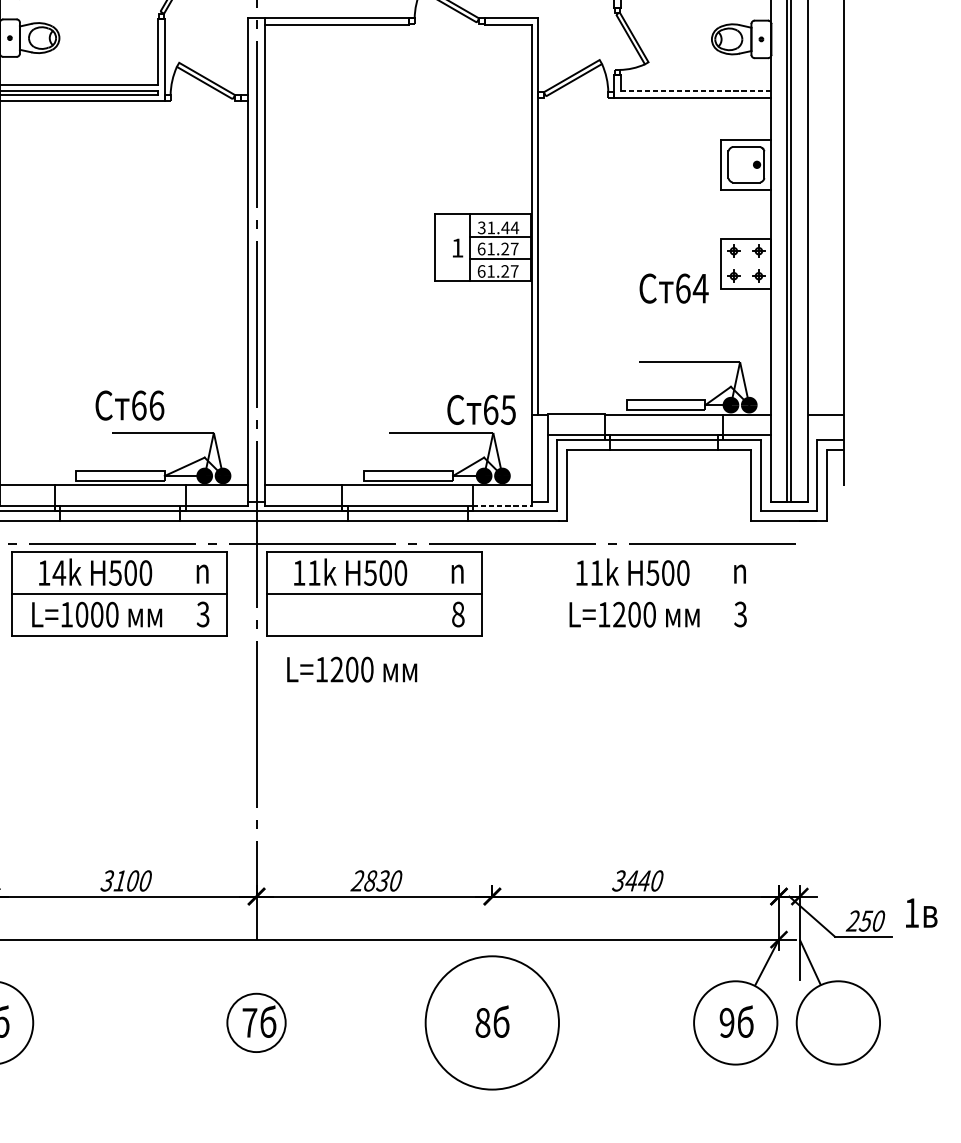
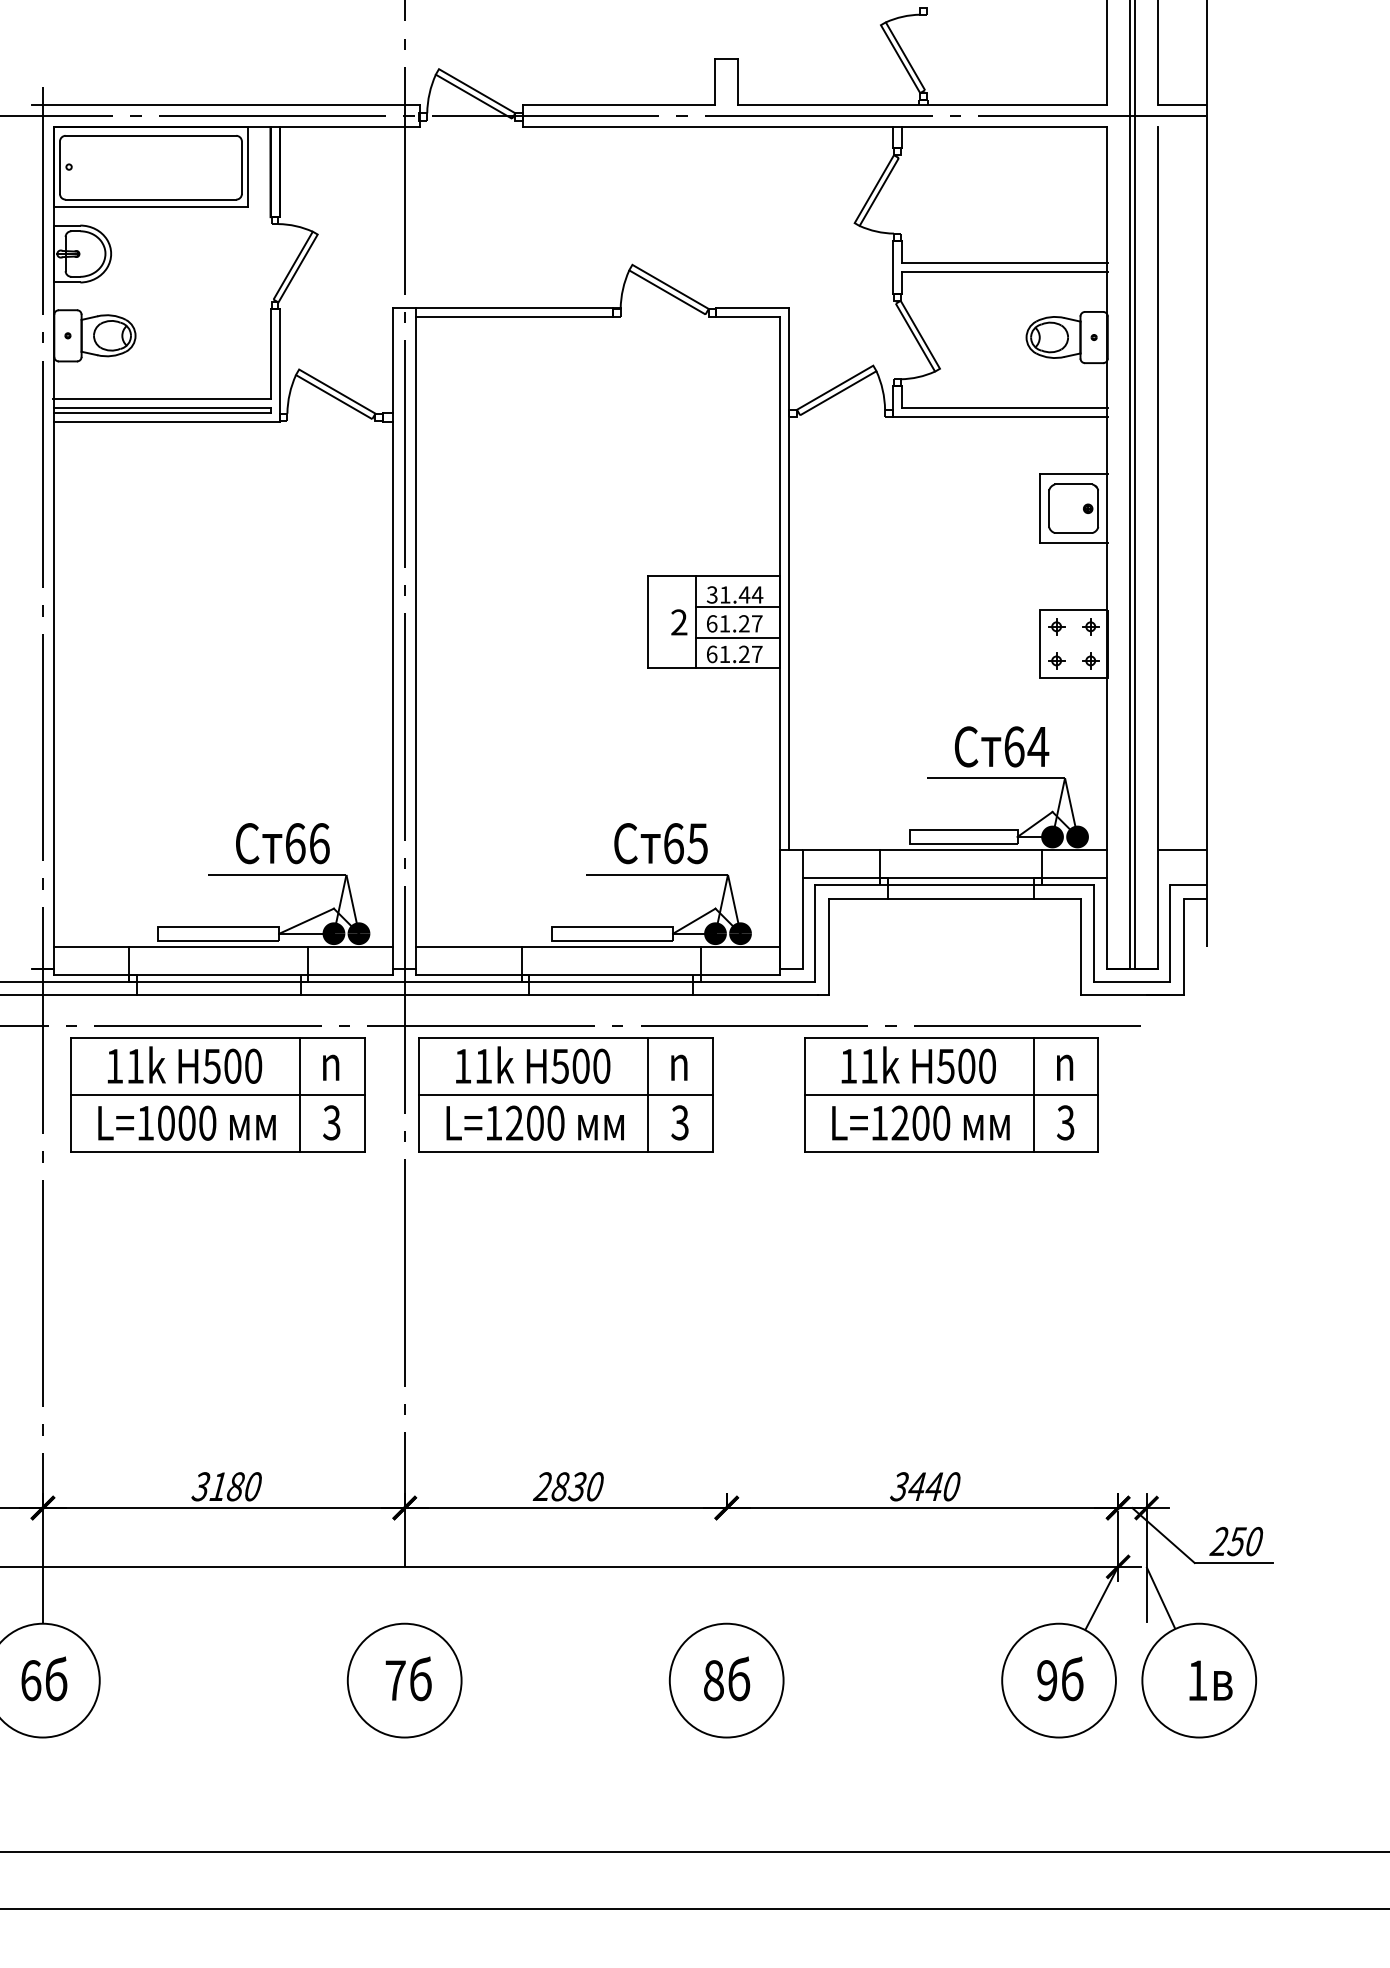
line: (695, 91) -> (1004, 408), dashed -> solid
text: (457, 248) -> (679, 622), 1 -> 2
text: (674, 288) -> (1002, 746), moved
text: (129, 405) -> (282, 843), moved
text: (481, 409) -> (660, 843), moved
line: (502, 505) -> (740, 974), dashed -> solid
text: (59, 573) -> (135, 1066), 14k -> 11k
line: (179, 593) -> (299, 1094), added
line: (434, 593) -> (647, 1094), added
part: (656, 593) -> (951, 1094), added
text: (457, 614) -> (679, 1122), 8 -> 3
text: (351, 669) -> (534, 1122), moved
text: (132, 881) -> (235, 1487), 3100 -> 3180
text: (921, 913) -> (1210, 1680), moved
circle: (256, 1022) -> (404, 1680), size x1.43
circle: (492, 1022) -> (726, 1680), size x0.62

